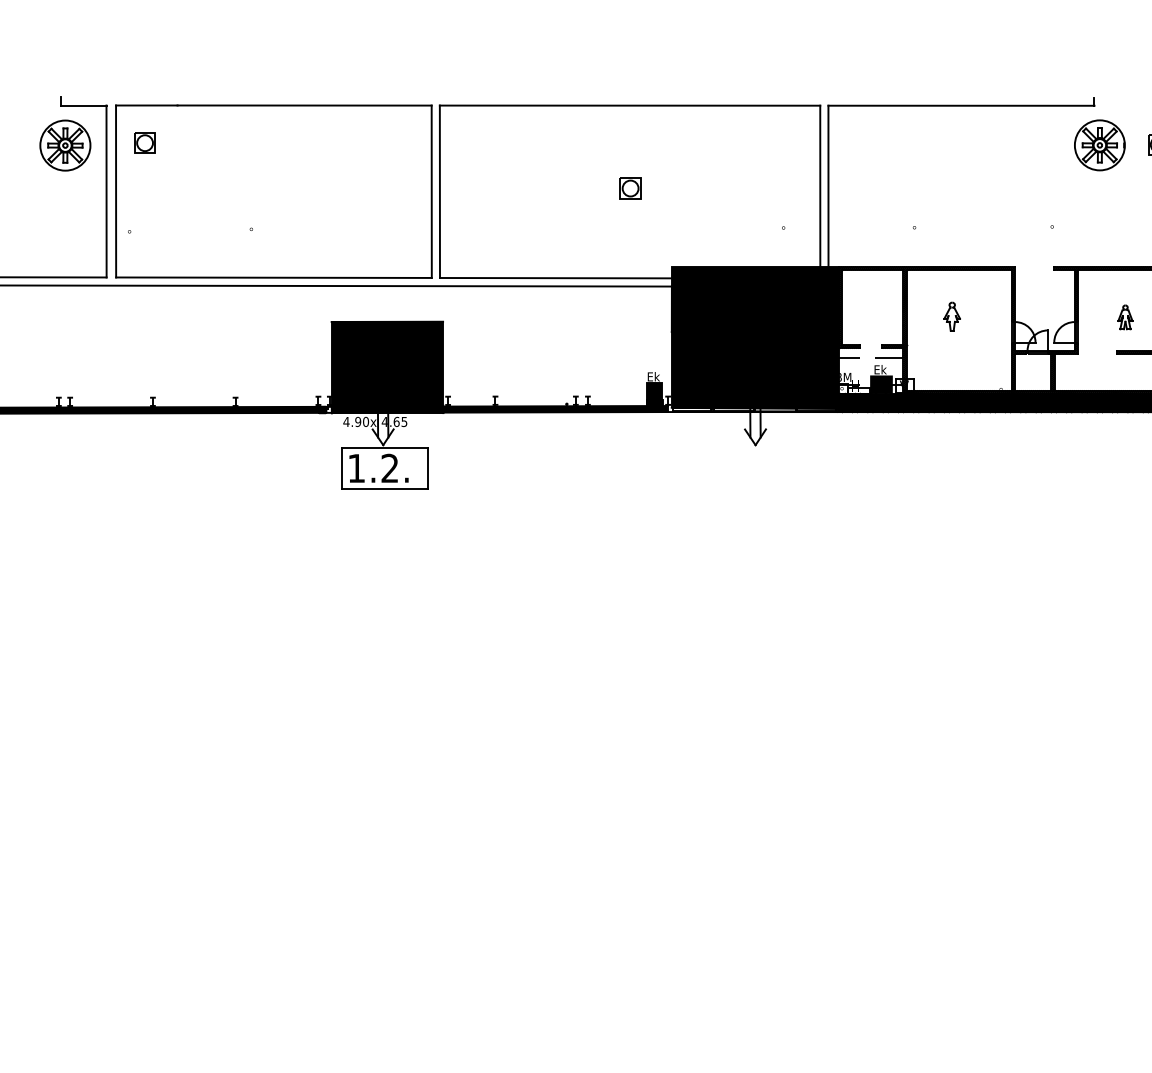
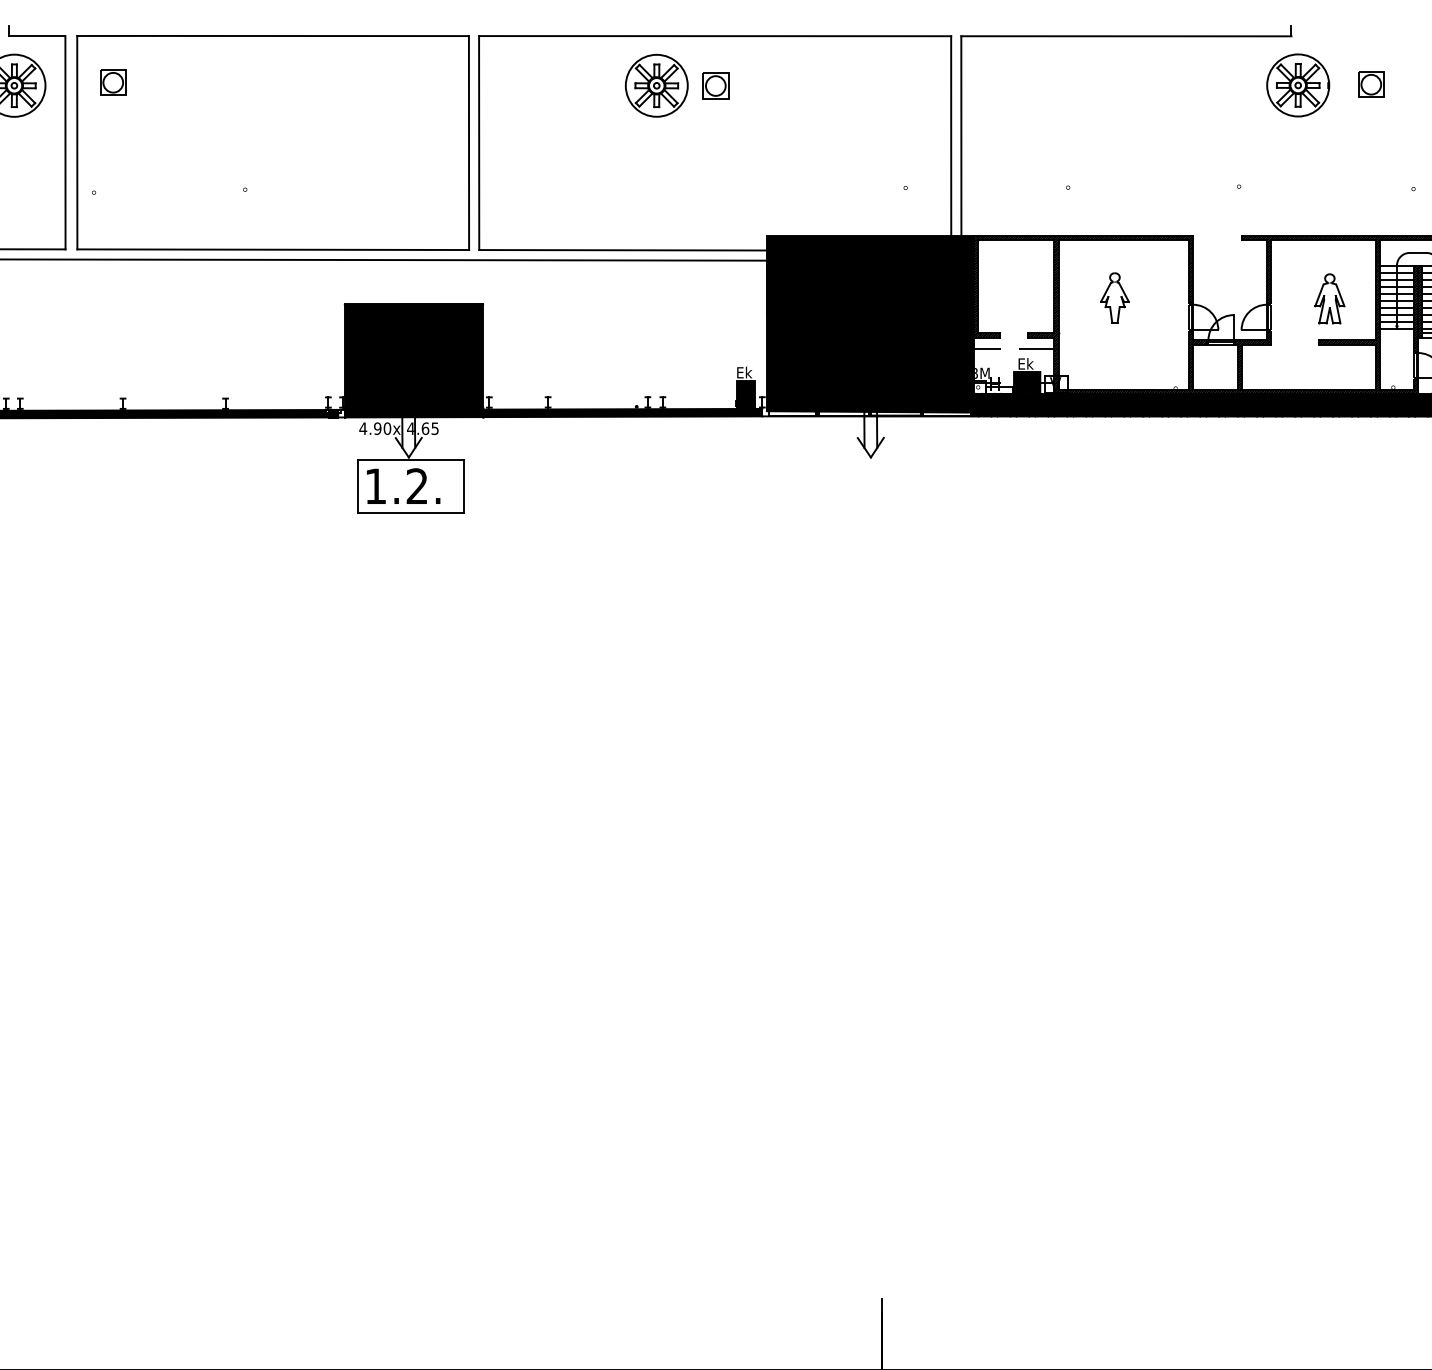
part: (582, 145) -> (656, 85), added
part: (630, 188) -> (715, 85), moved
part: (951, 316) -> (1114, 297), size x1.43
part: (1125, 317) -> (1329, 298), size x1.67

